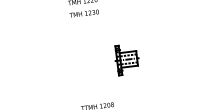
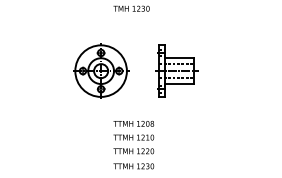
part: (126, 59) -> (176, 70), size x1.43
part: (66, 66) -> (101, 70), added

